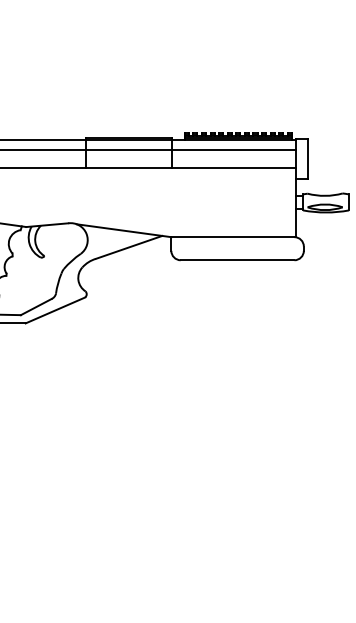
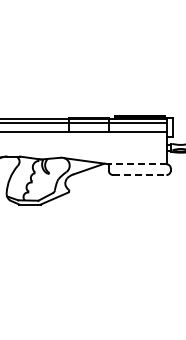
line: (232, 237) -> (137, 164), solid -> dashed
line: (236, 261) -> (139, 175), solid -> dashed

